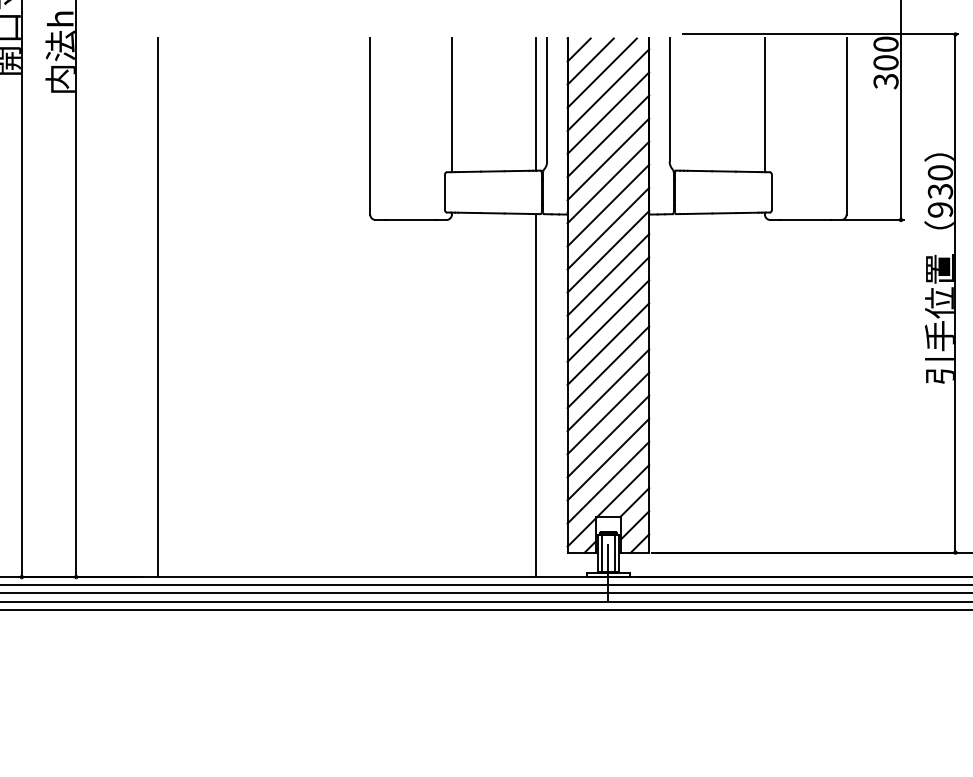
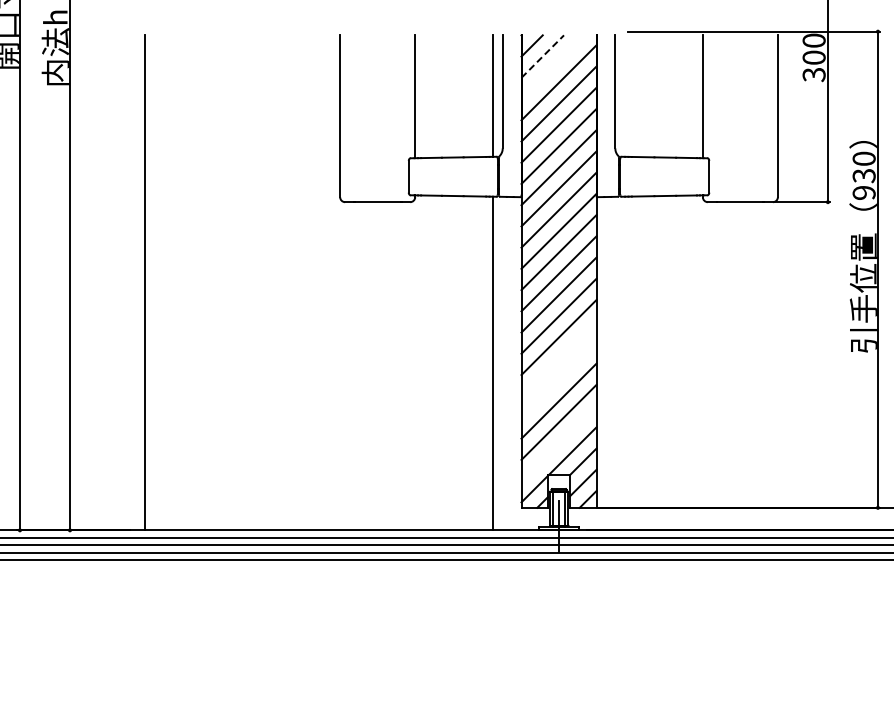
line: (591, 61) -> (543, 56), solid -> dashed
line: (602, 73) -> (553, 67), removed
line: (607, 390) -> (558, 358), removed
line: (607, 412) -> (558, 379), removed
line: (607, 482) -> (558, 443), removed

